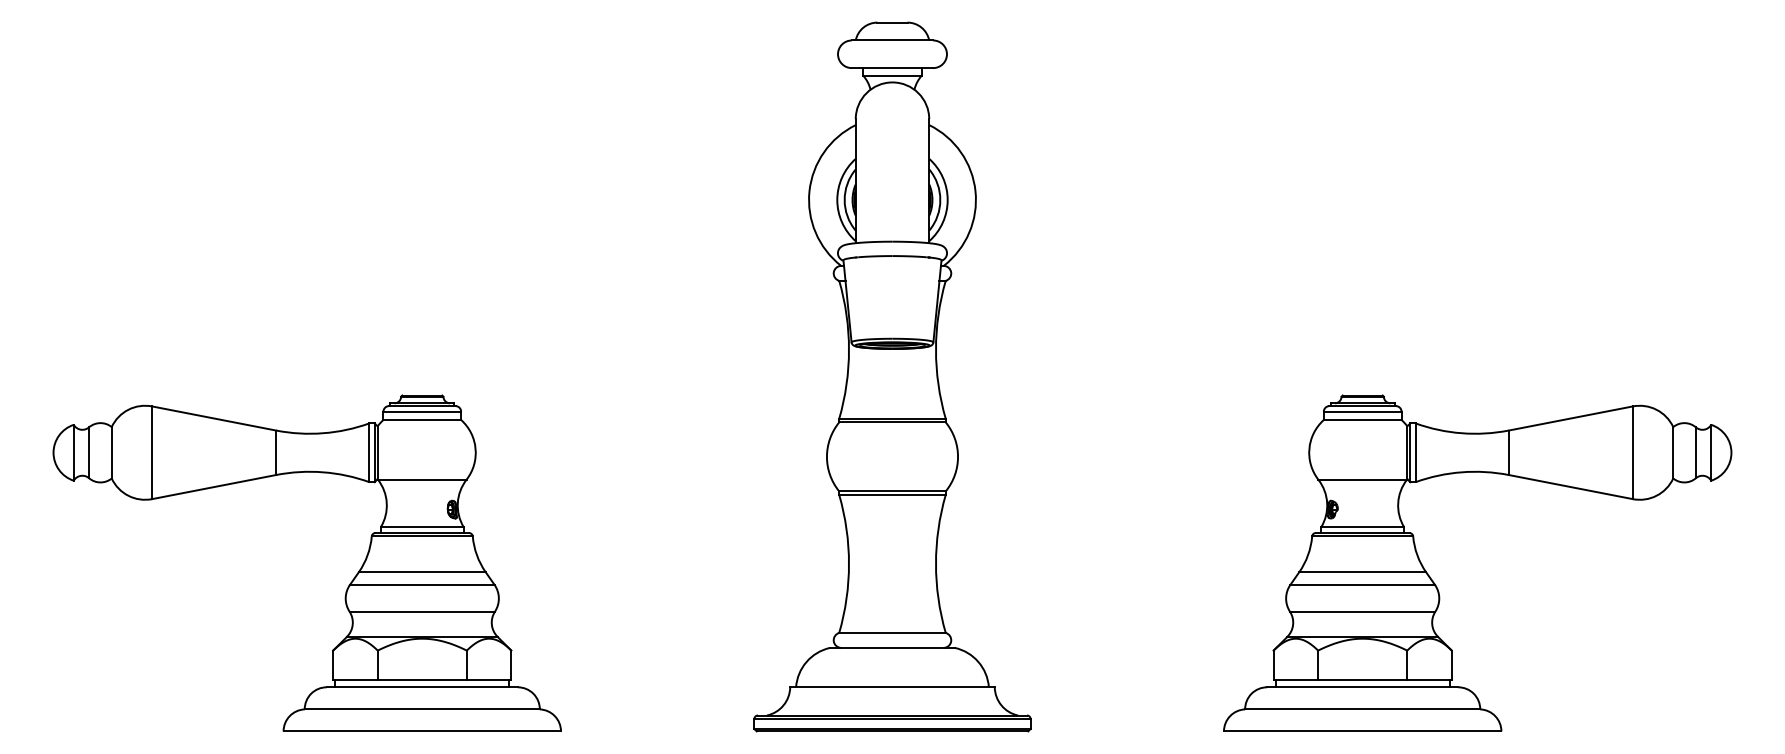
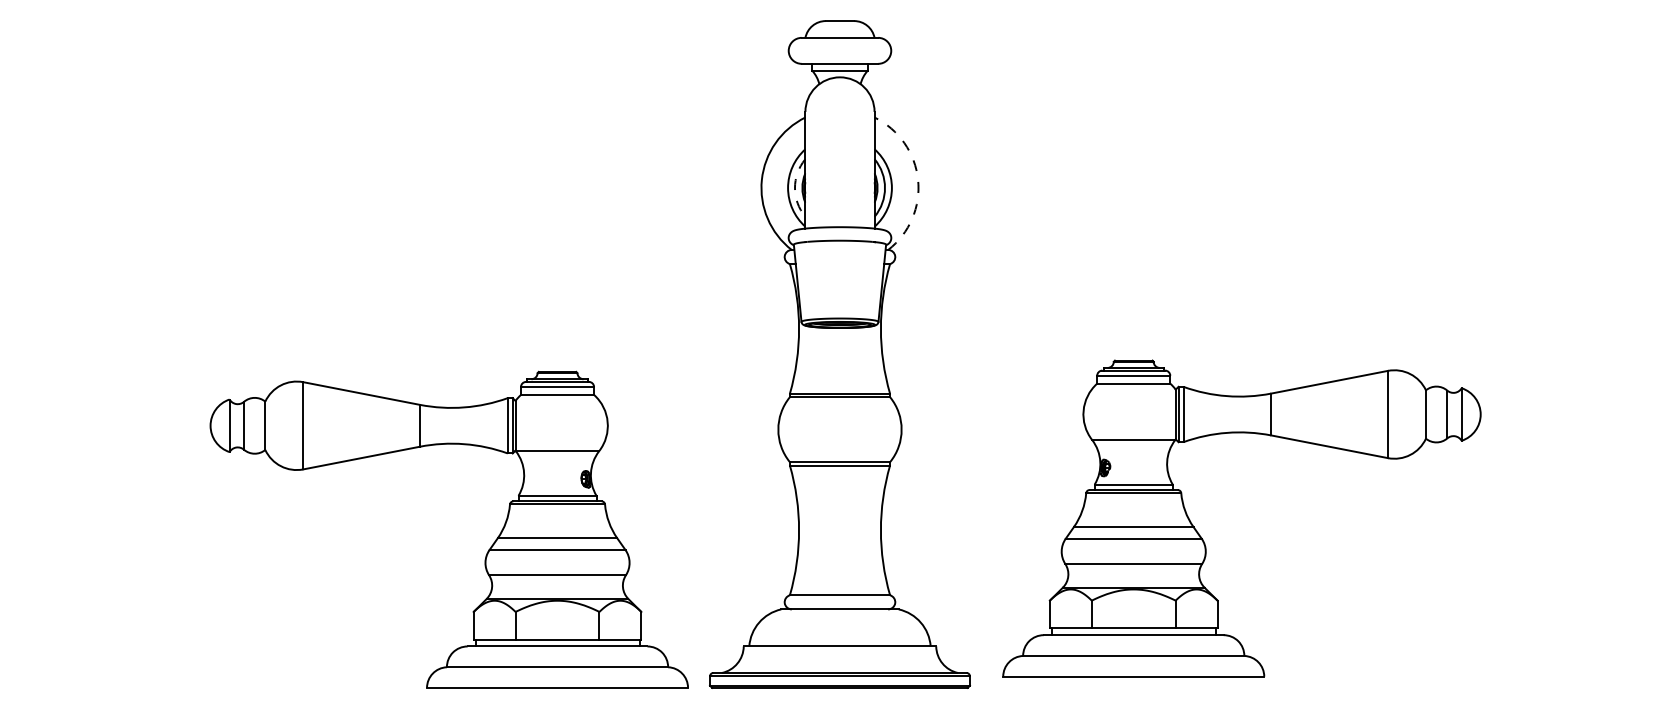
arc: (975, 191) -> (918, 179), solid -> dashed
arc: (844, 200) -> (794, 188), solid -> dashed
part: (347, 586) -> (487, 551), moved
part: (1437, 586) -> (1204, 540), moved

